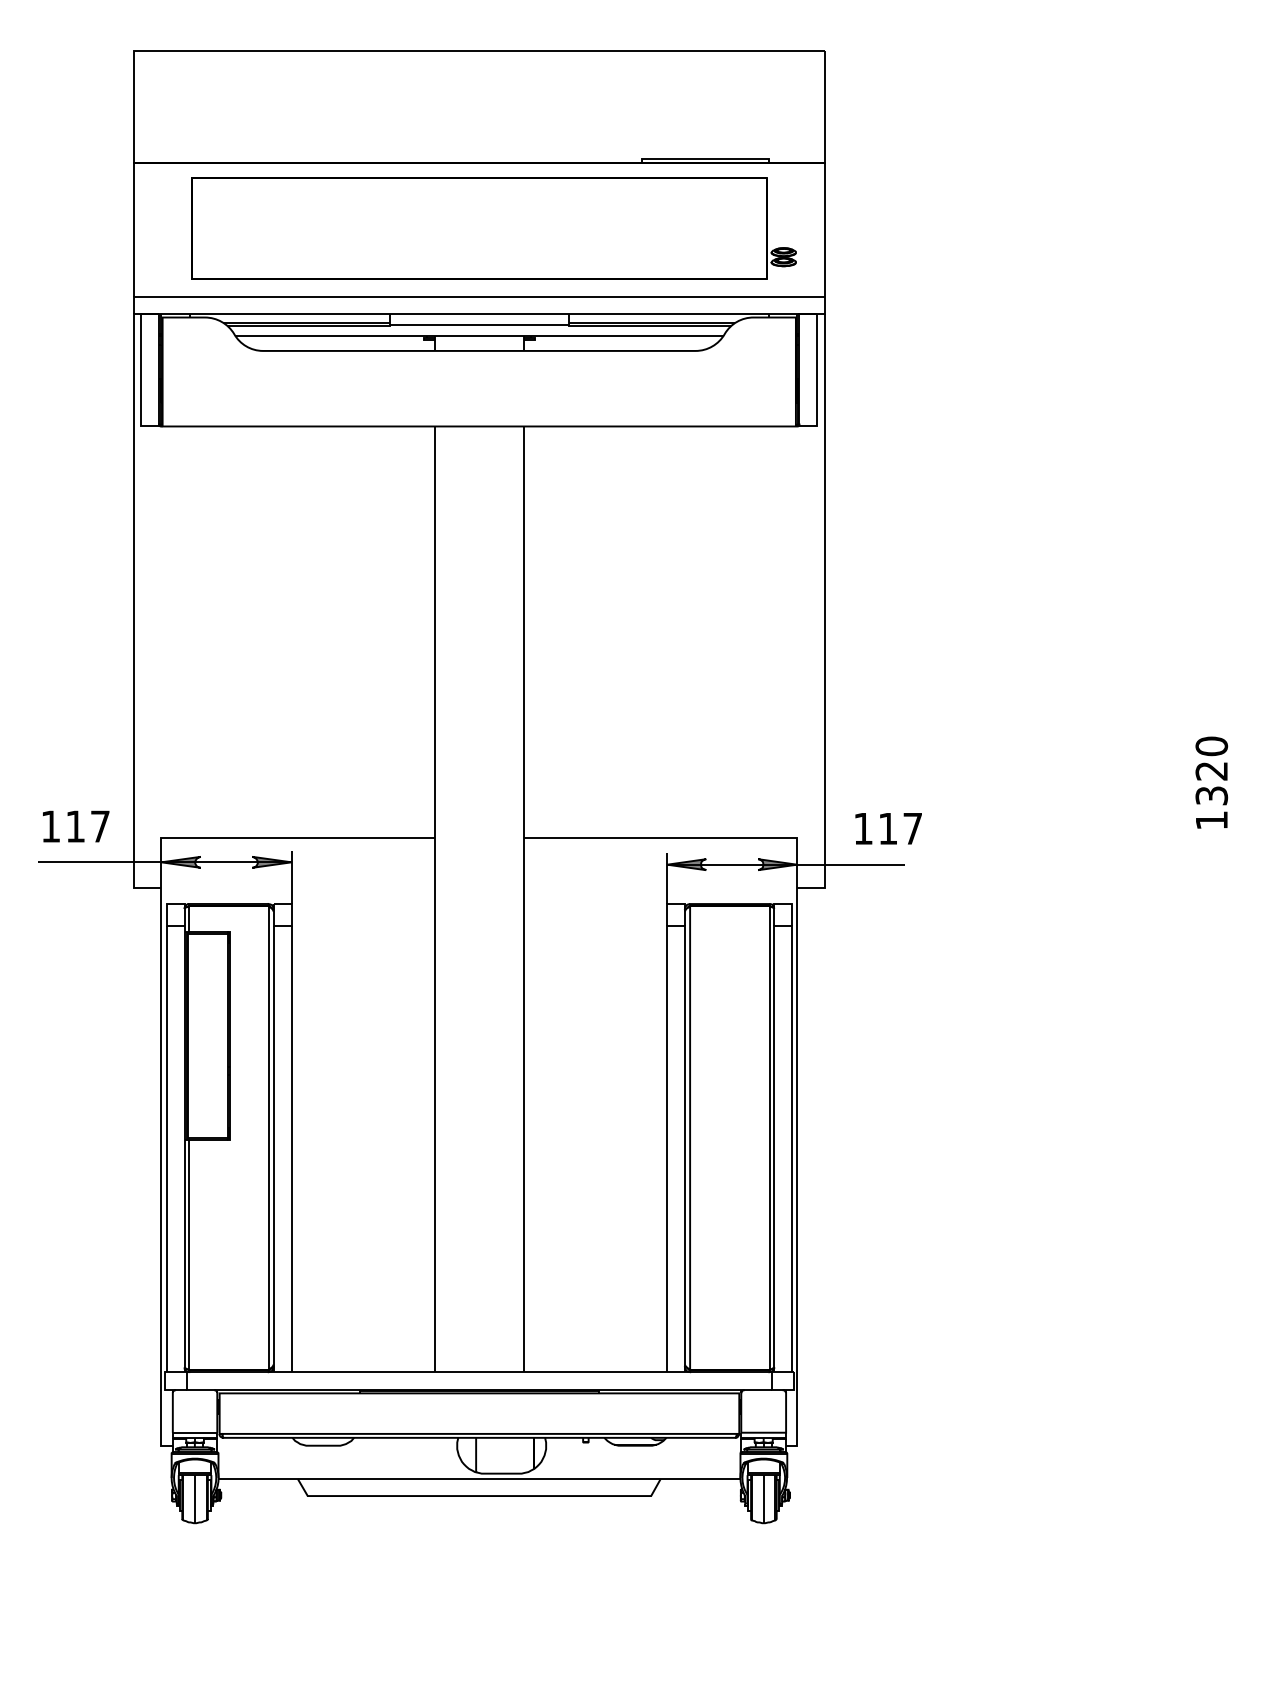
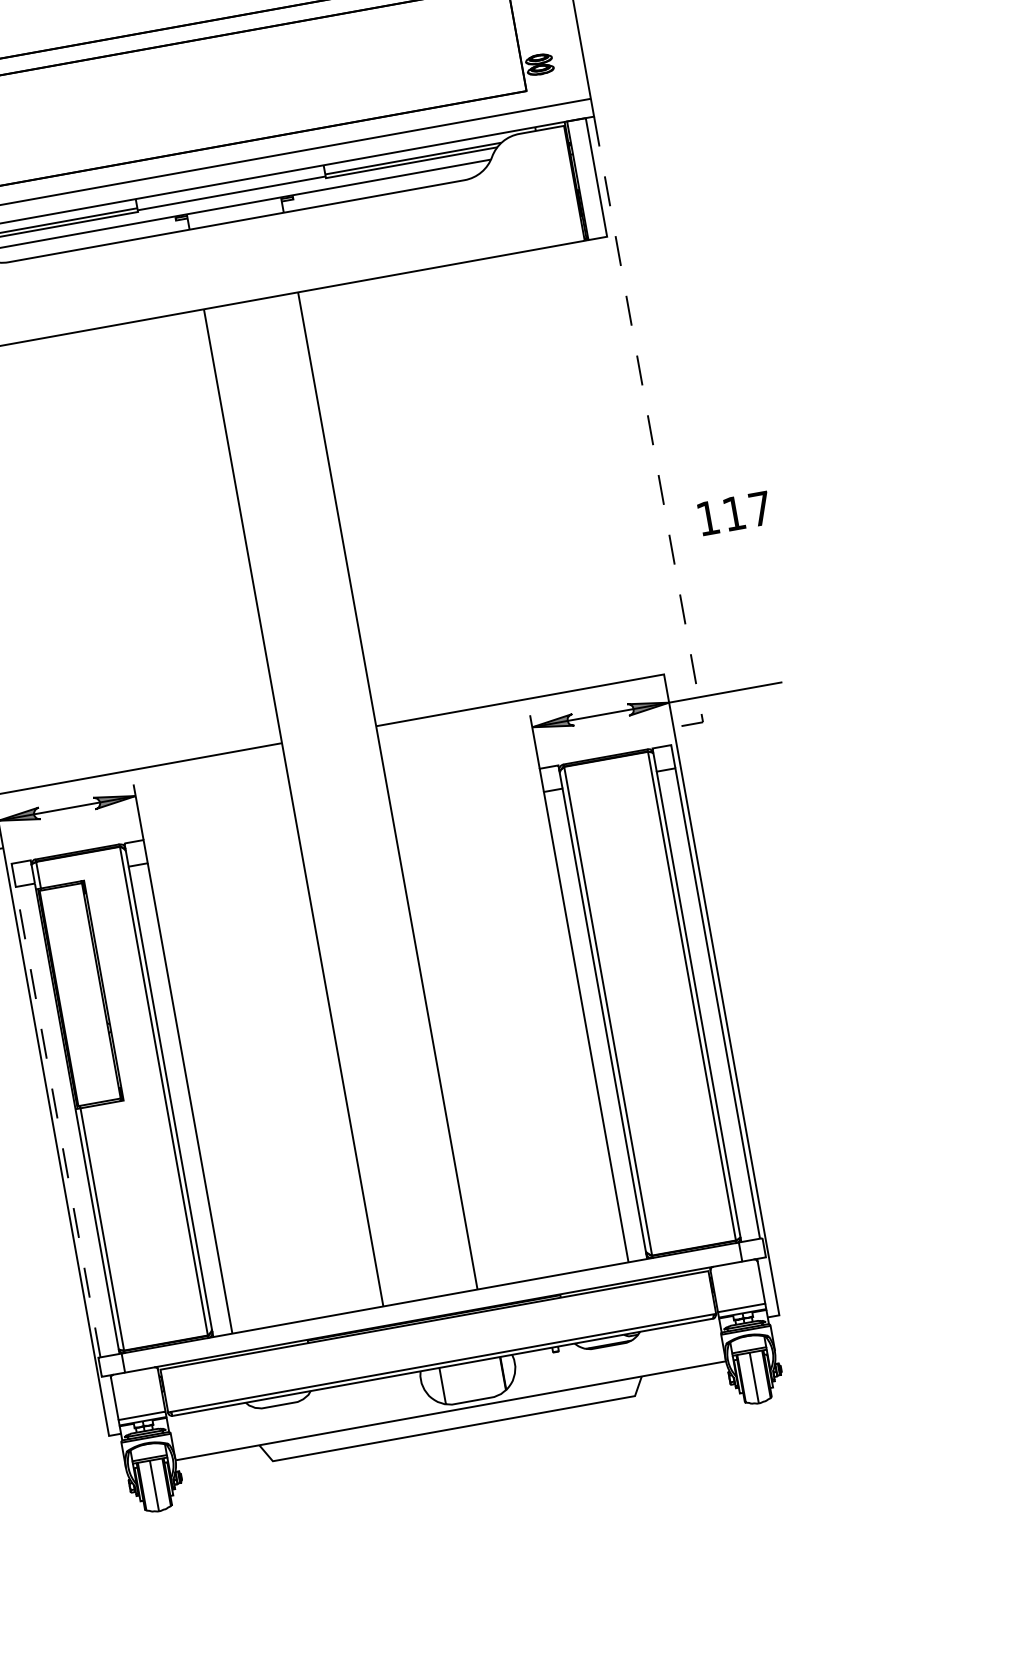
line: (825, 615) -> (651, 434), solid -> dashed
text: (888, 828) -> (734, 513), moved
line: (166, 1148) -> (58, 1121), solid -> dashed

